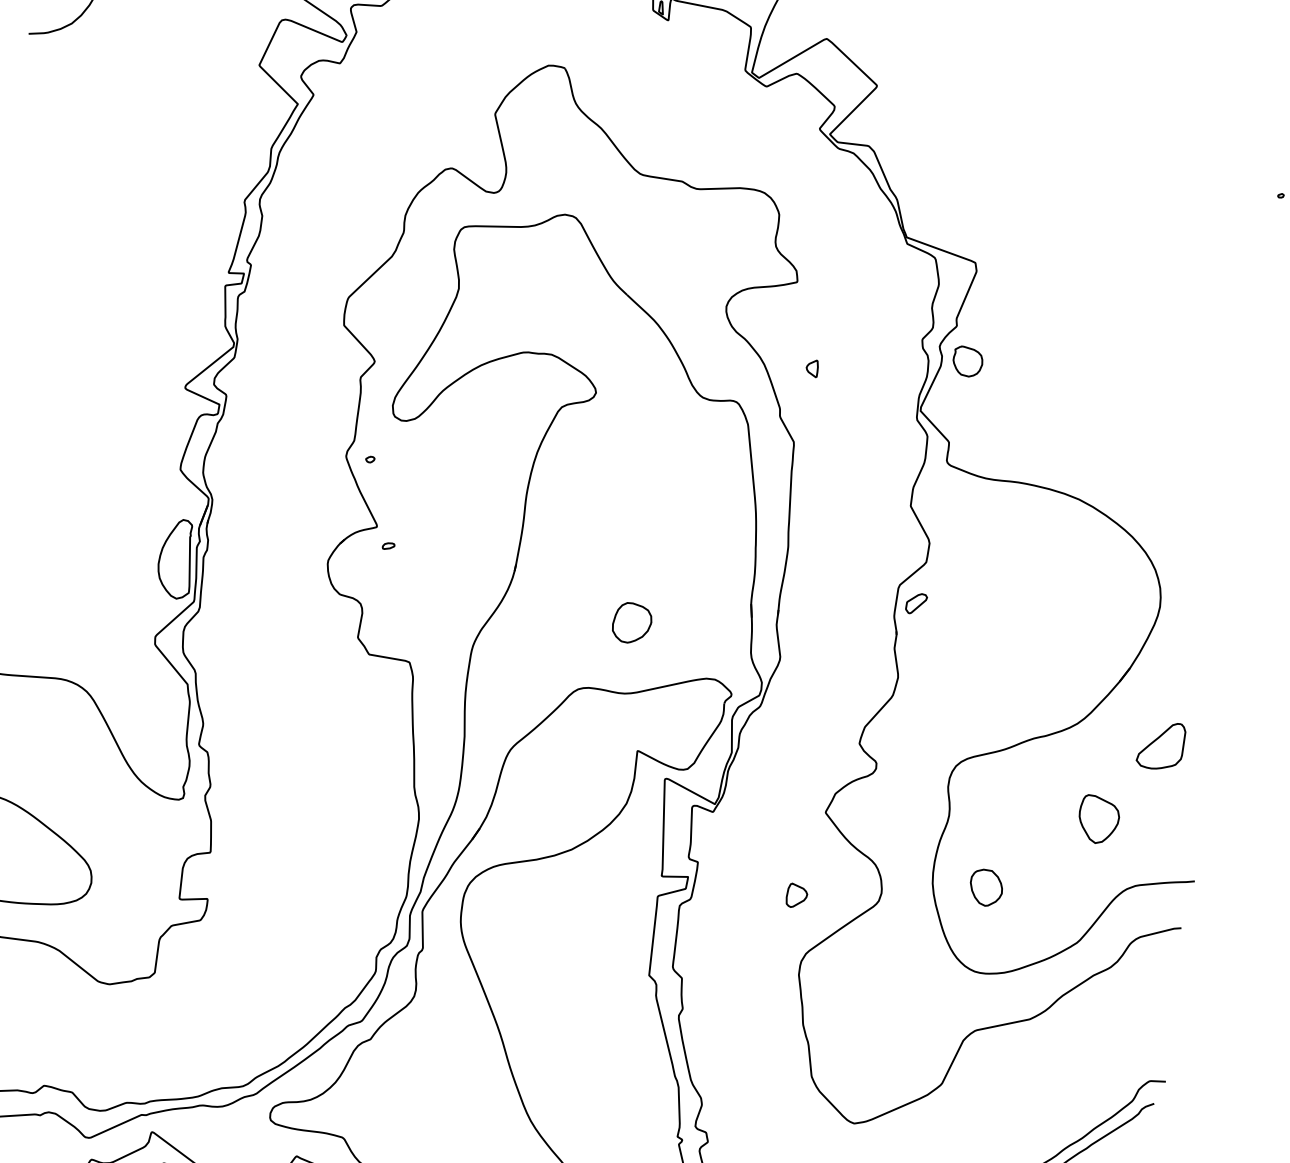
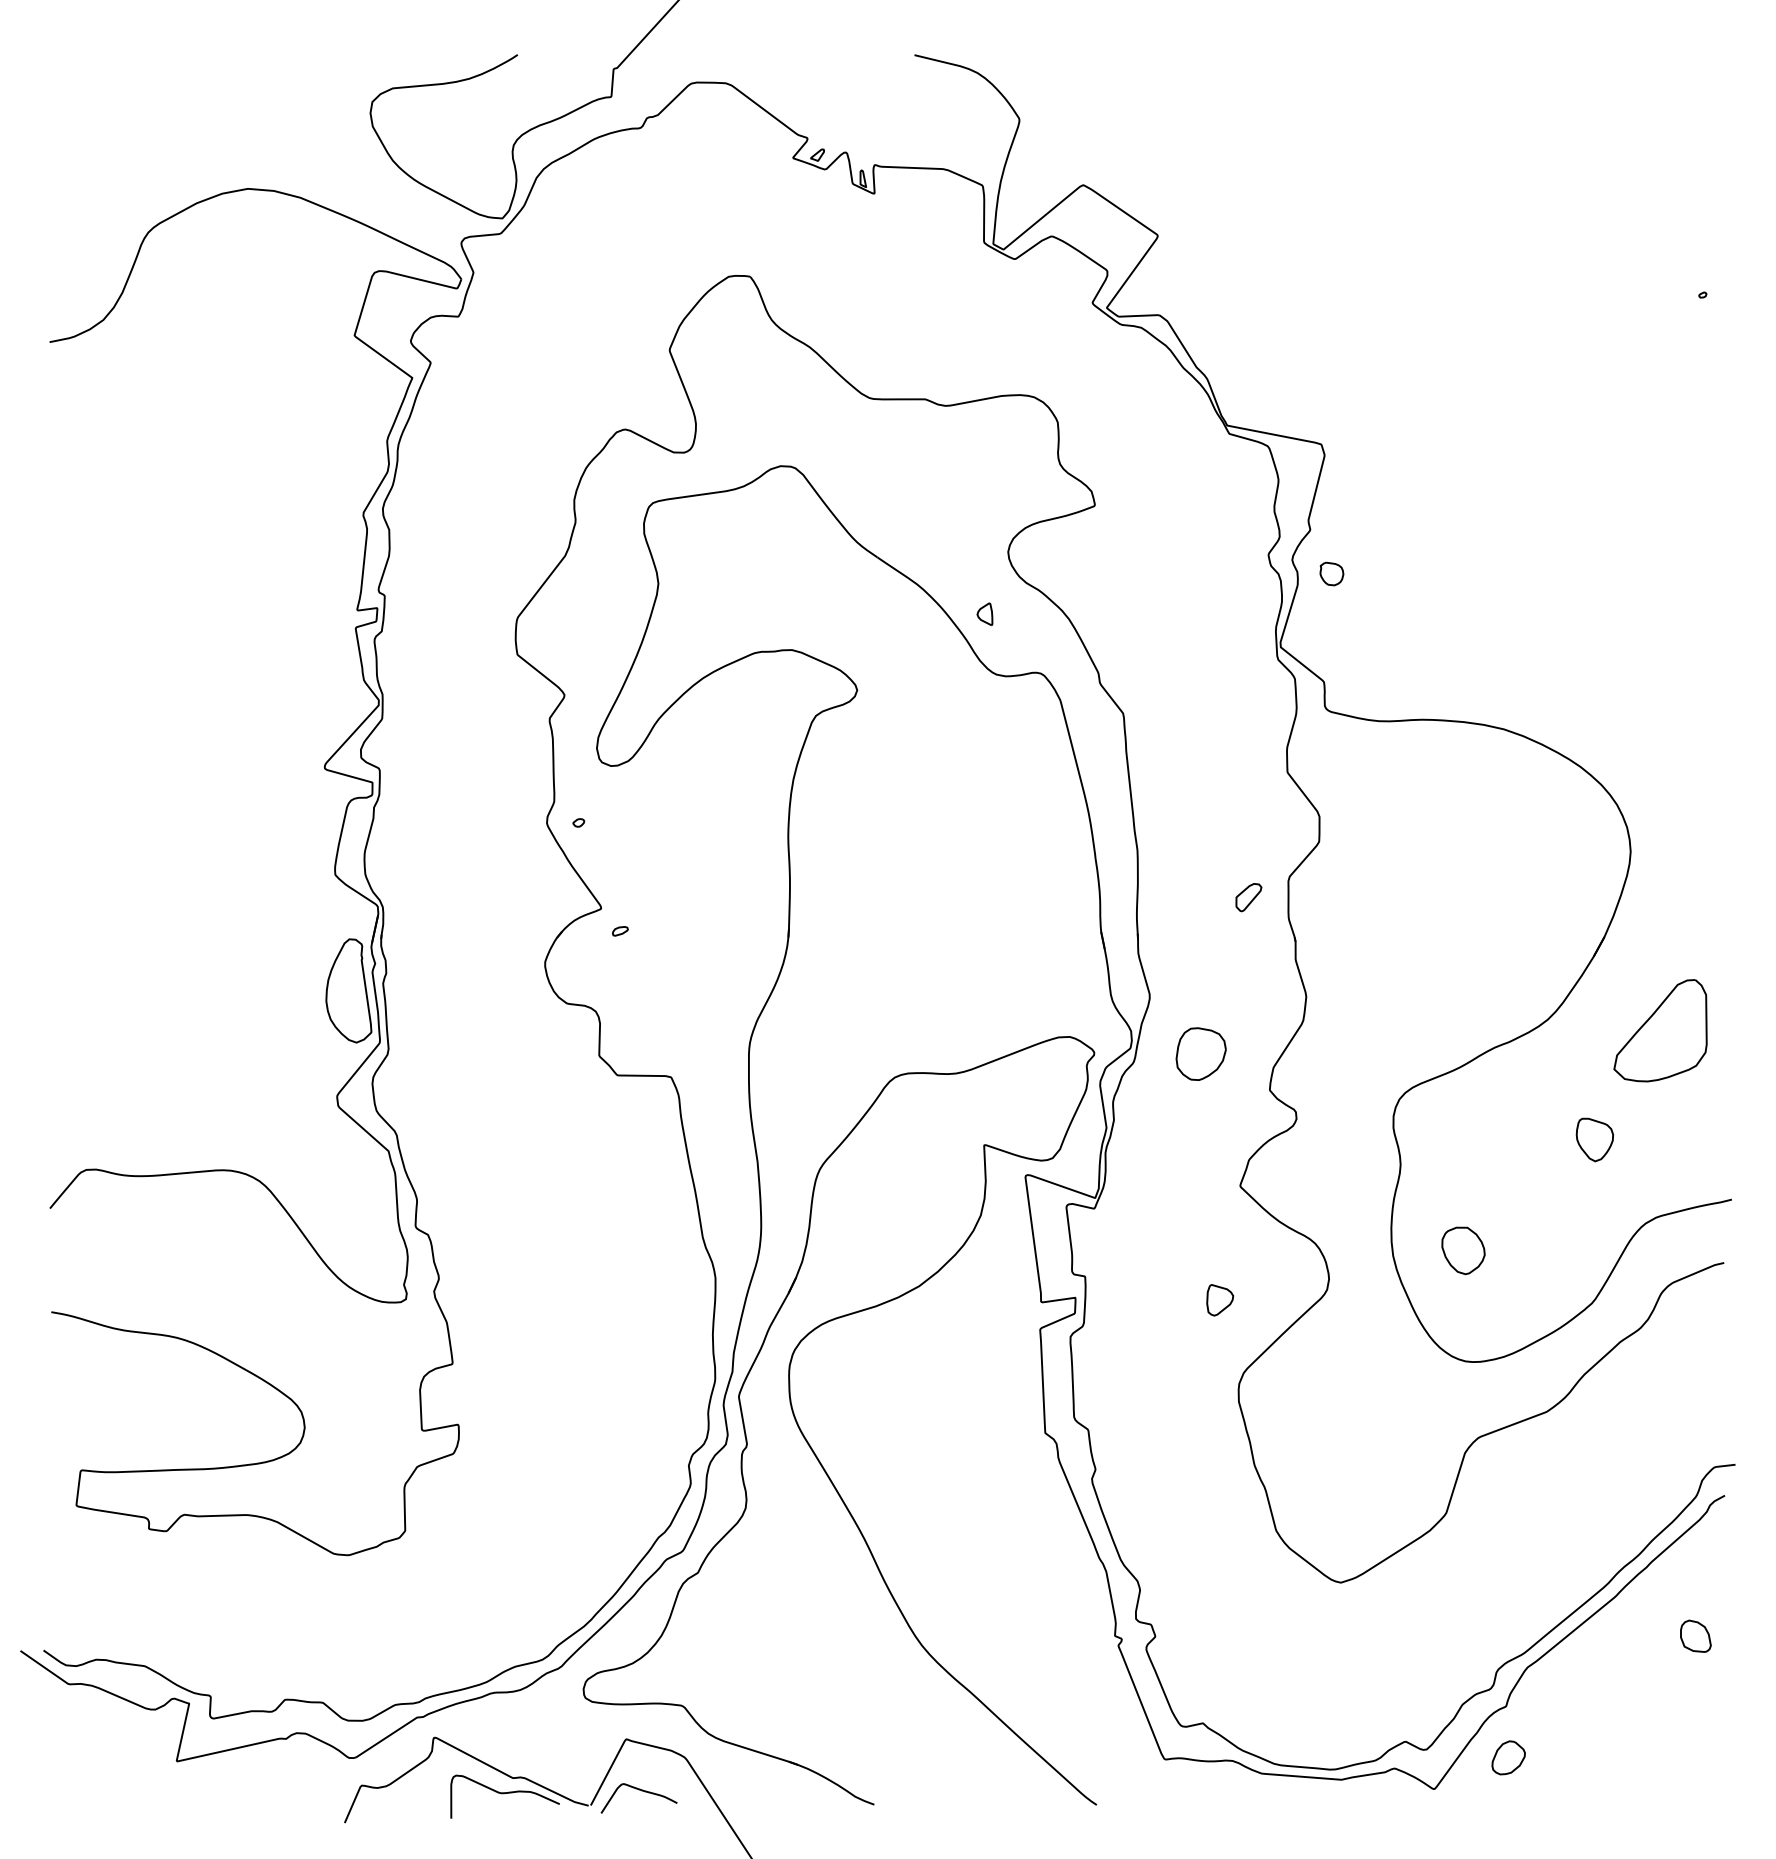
part: (967, 361) -> (1331, 573), size x0.6
part: (812, 367) -> (984, 613), moved
part: (916, 603) -> (1248, 897), moved
part: (631, 622) -> (1200, 1053), moved
part: (1161, 745) -> (1660, 1030), size x1.6
part: (1098, 819) -> (1594, 1139), size x0.7

